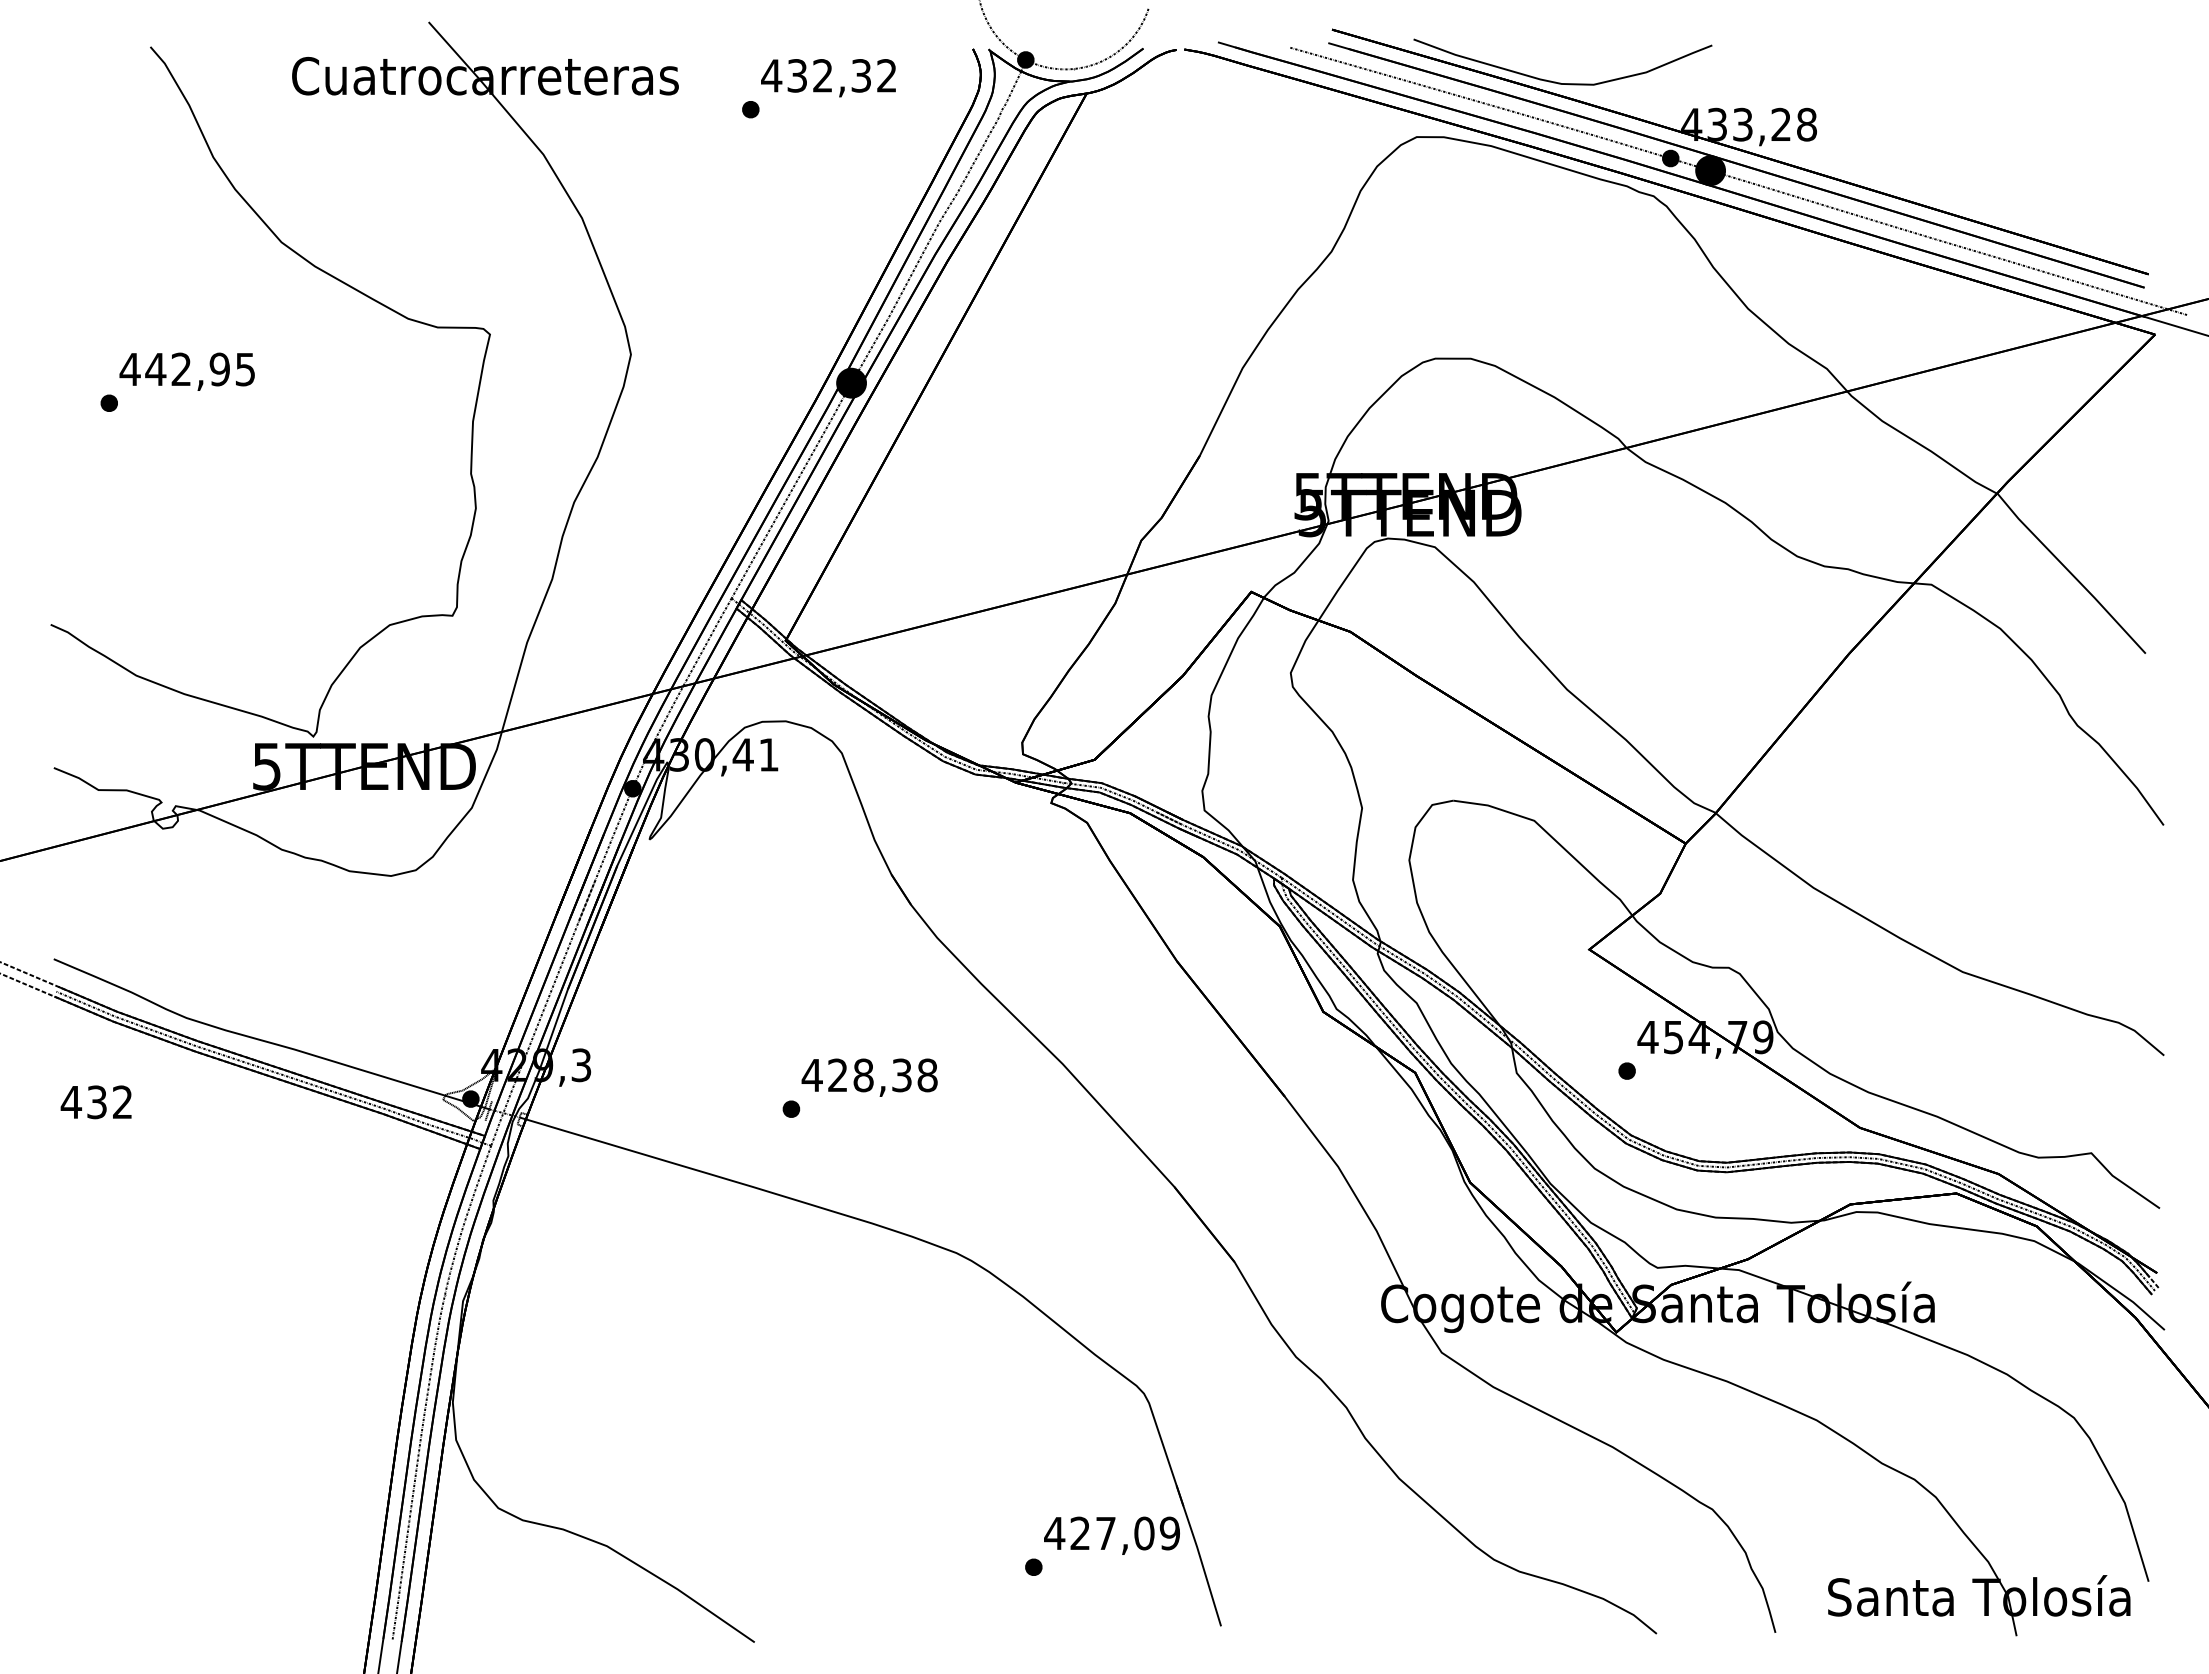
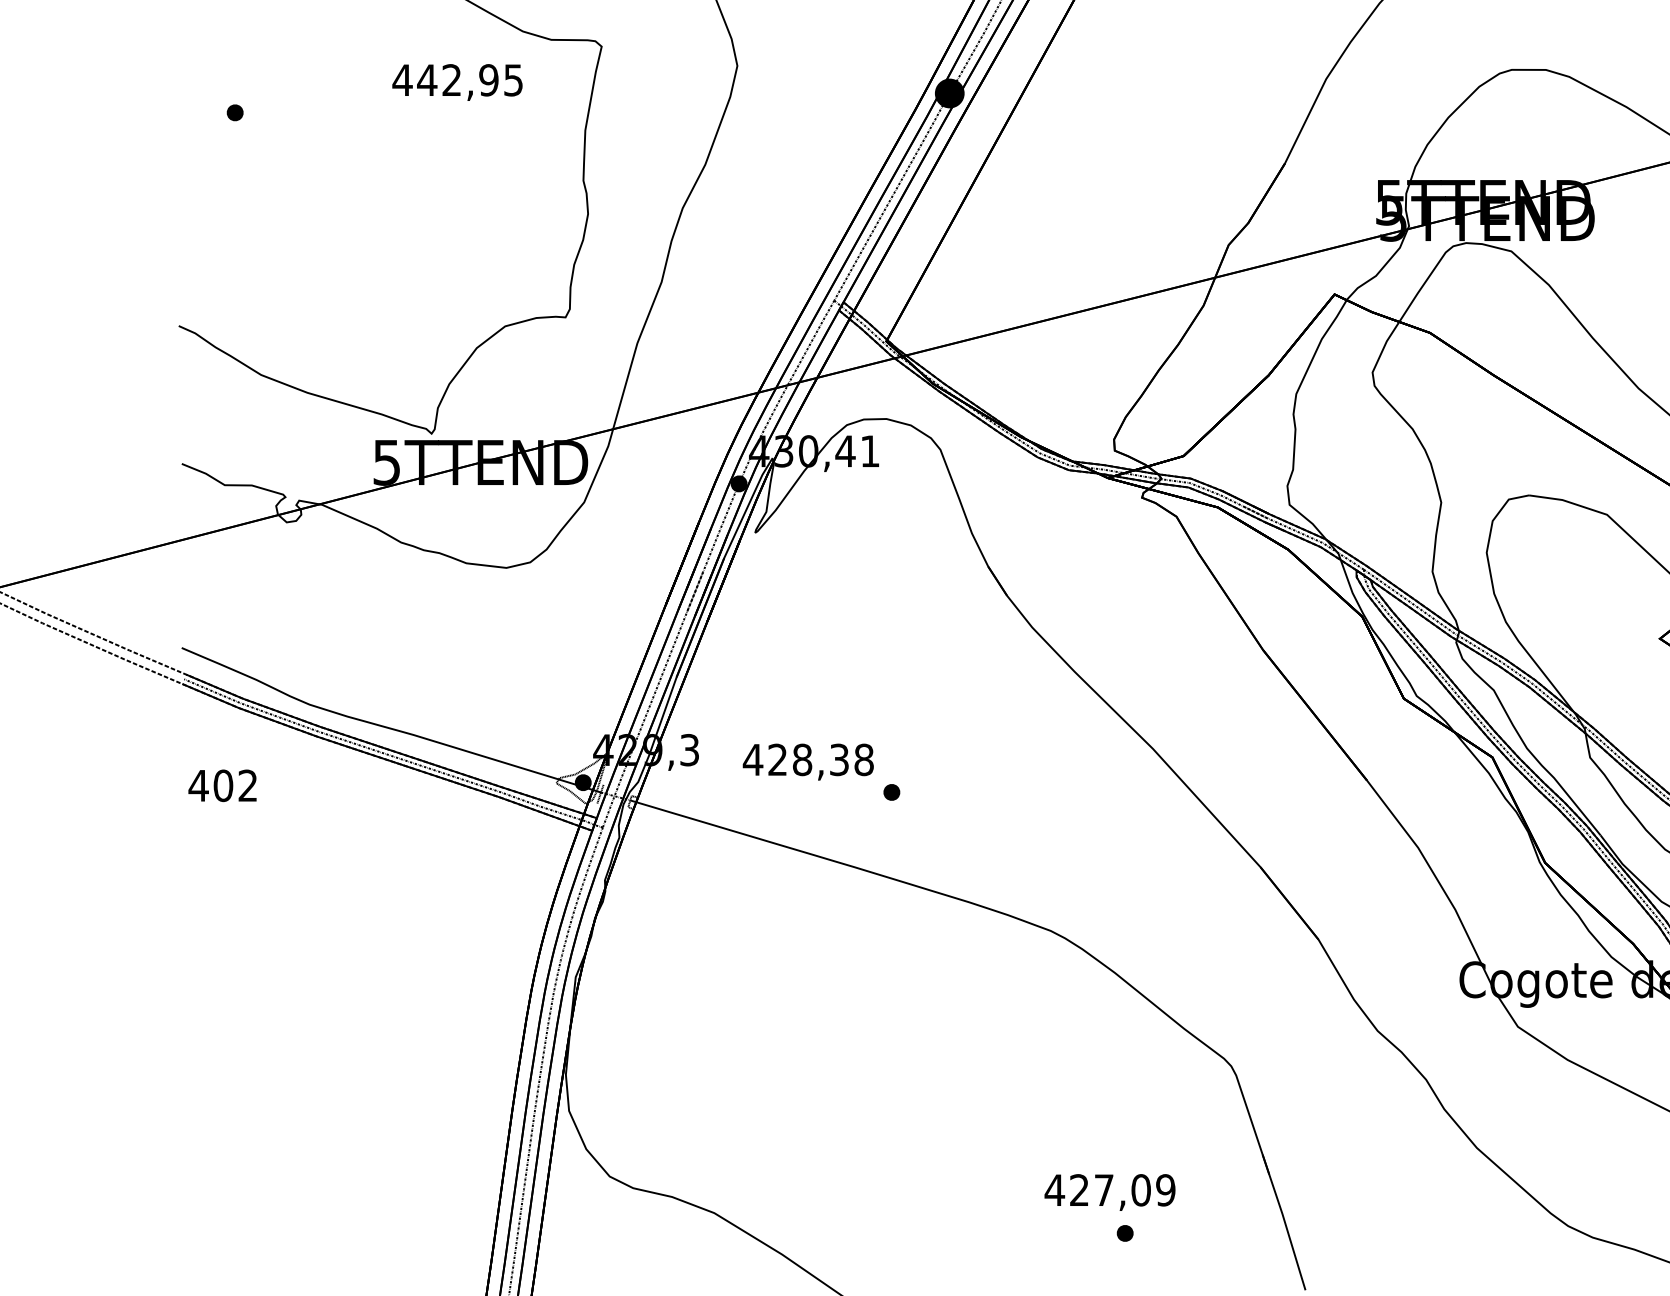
text: (186, 371) -> (456, 82), moved
text: (869, 1077) -> (808, 761), moved
text: (97, 1102) -> (223, 785), 432 -> 402
text: (1111, 1535) -> (1109, 1192), moved

